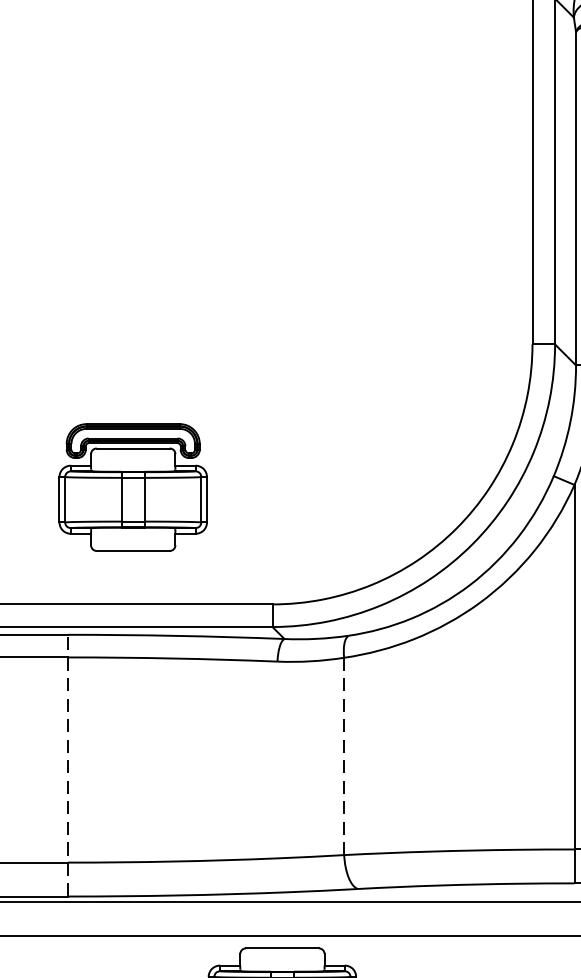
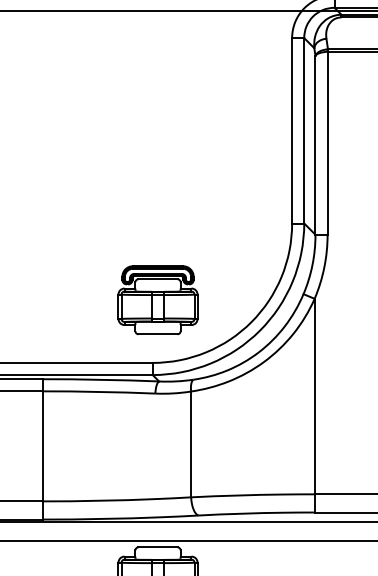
part: (132, 488) -> (157, 300), moved
line: (344, 756) -> (191, 444), dashed -> solid
line: (66, 764) -> (42, 448), dashed -> solid

